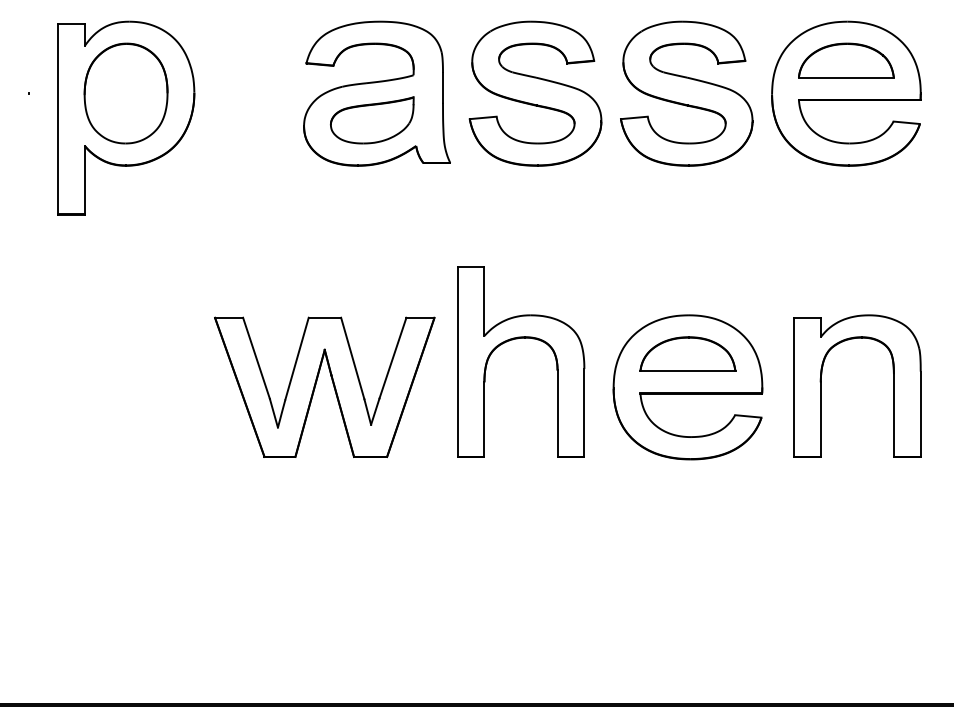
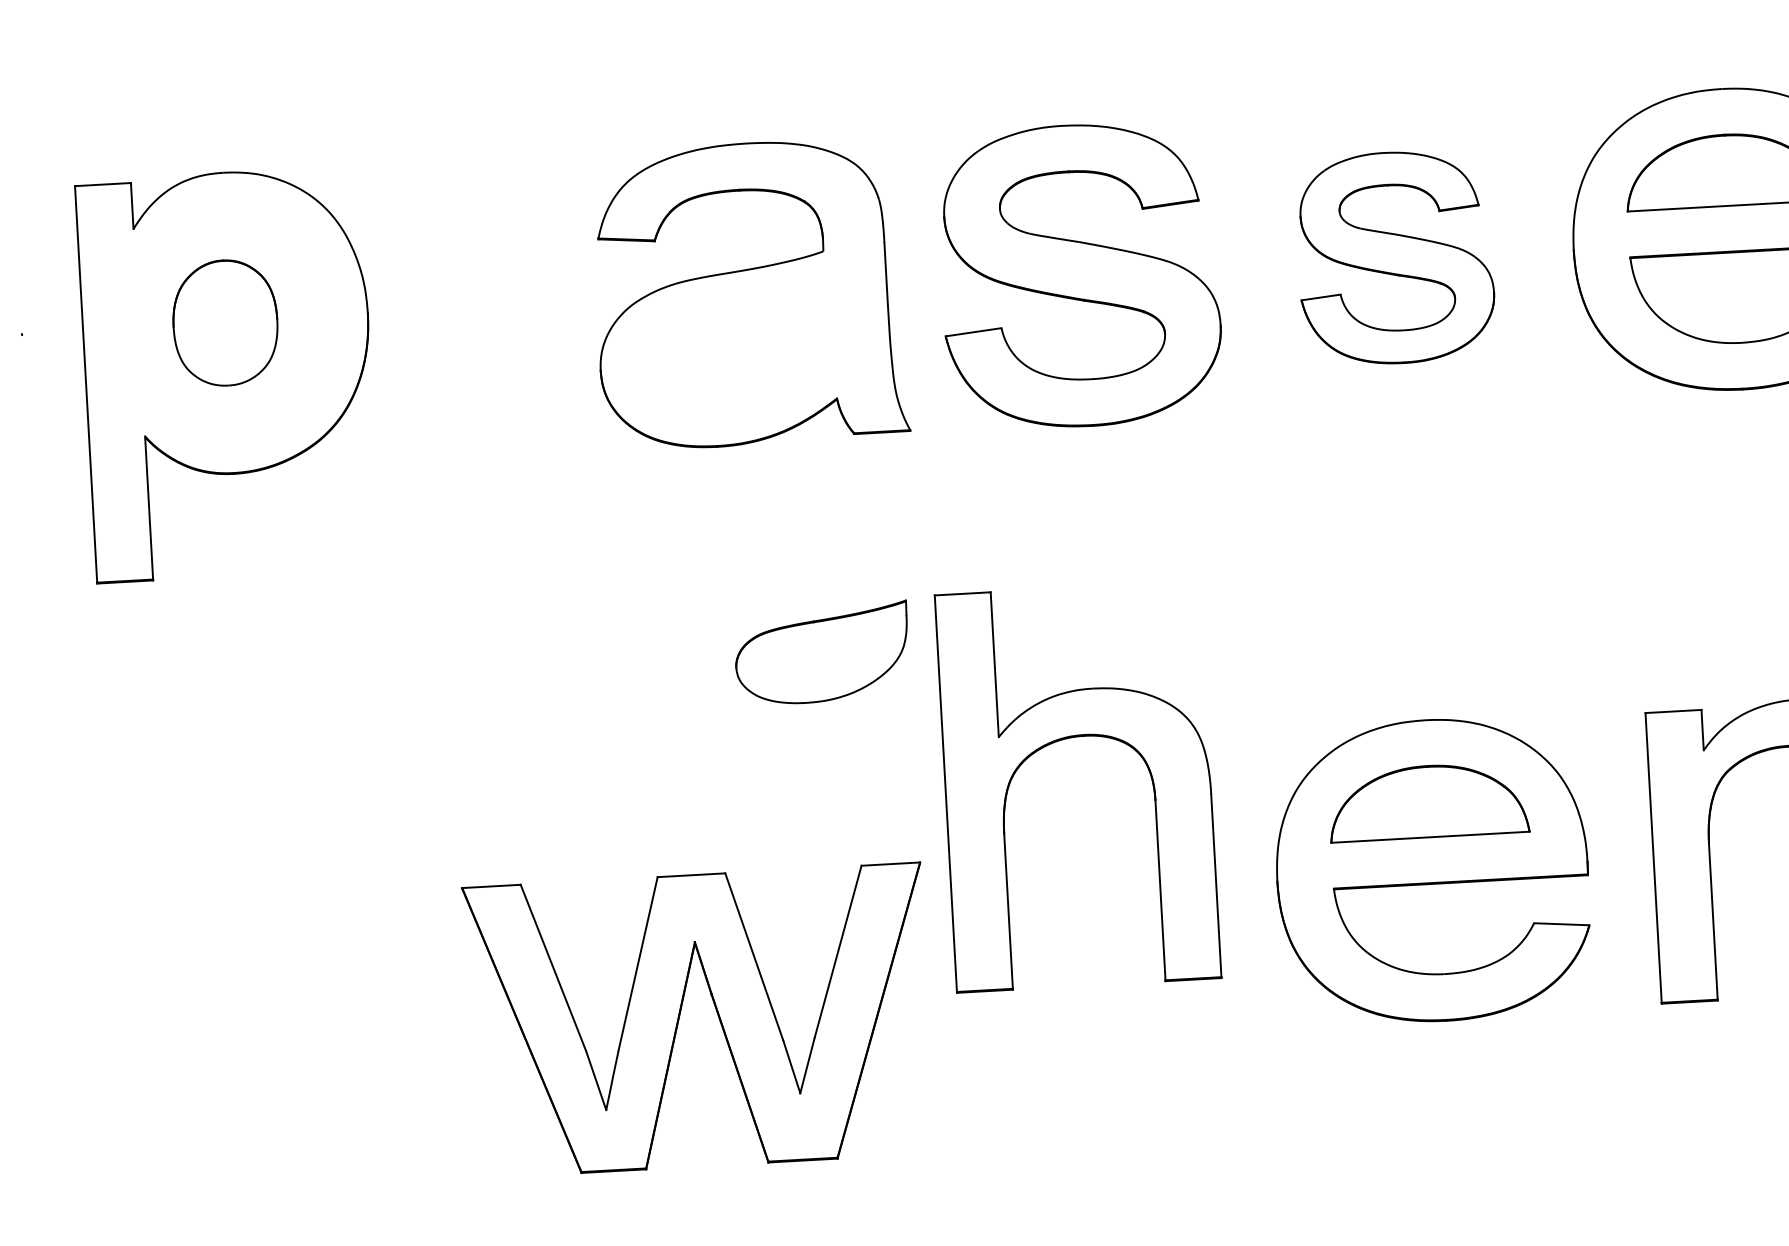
part: (125, 93) -> (224, 323), size x0.6
part: (686, 93) -> (1395, 257), size x0.7
part: (372, 120) -> (822, 653), moved
part: (517, 339) -> (1068, 740), moved
part: (316, 385) -> (681, 1017), moved

